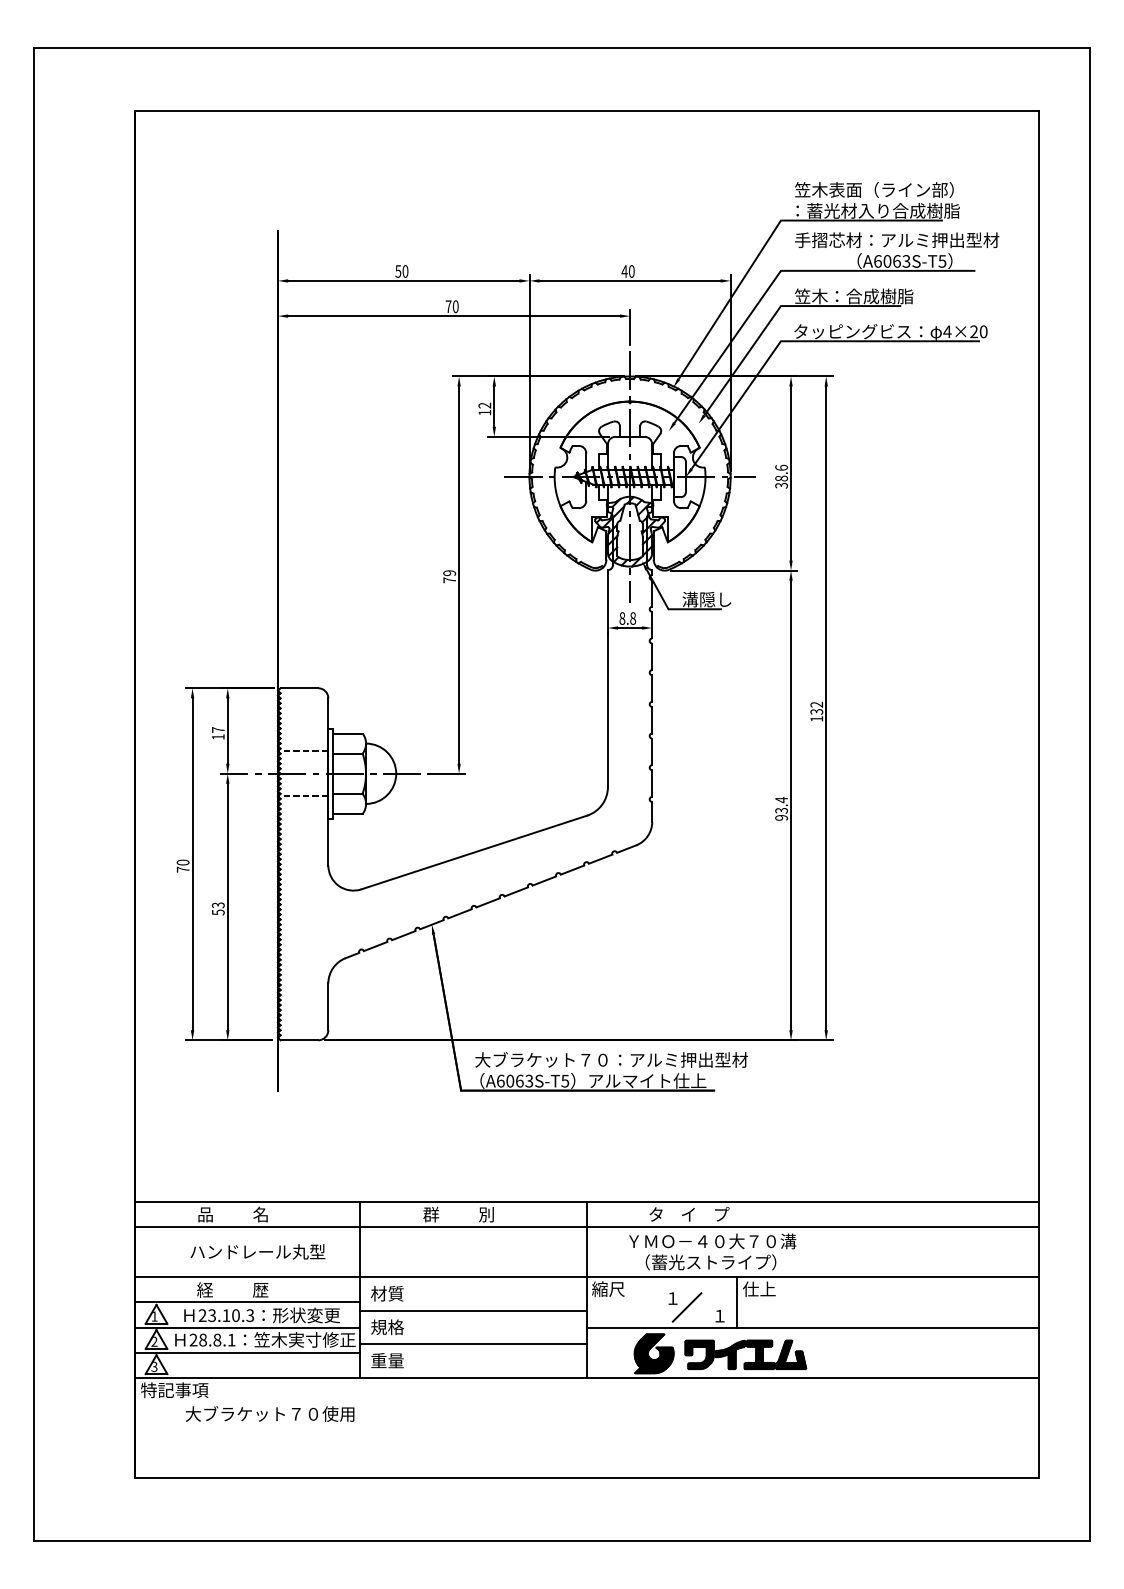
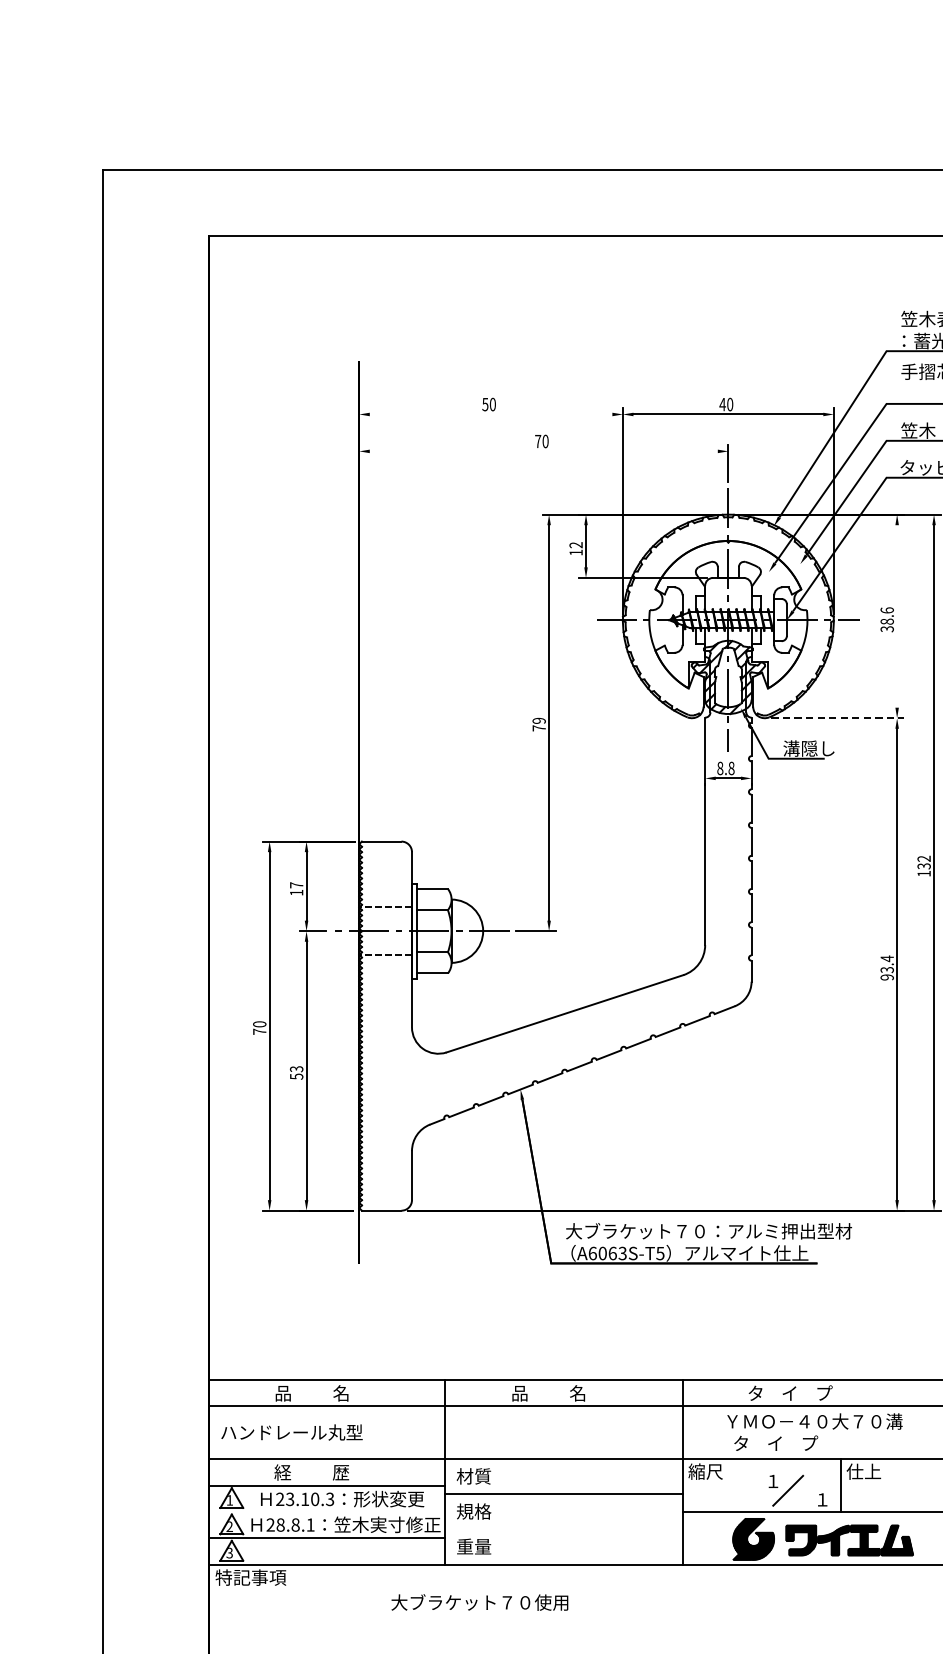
line: (403, 280) -> (490, 414), removed
line: (454, 316) -> (544, 451), removed
line: (791, 473) -> (897, 616), removed
line: (734, 570) -> (837, 718), solid -> dashed
text: (458, 1214) -> (548, 1393), 群          別 -> 品          名
text: (257, 1251) -> (291, 1432), moved
text: (705, 1262) -> (807, 1443), （蓄光ストライプ） -> タ    イ    プ
line: (247, 1327) -> (327, 1511), removed
line: (473, 1344) -> (564, 1529), removed
text: (270, 1413) -> (480, 1601), moved

